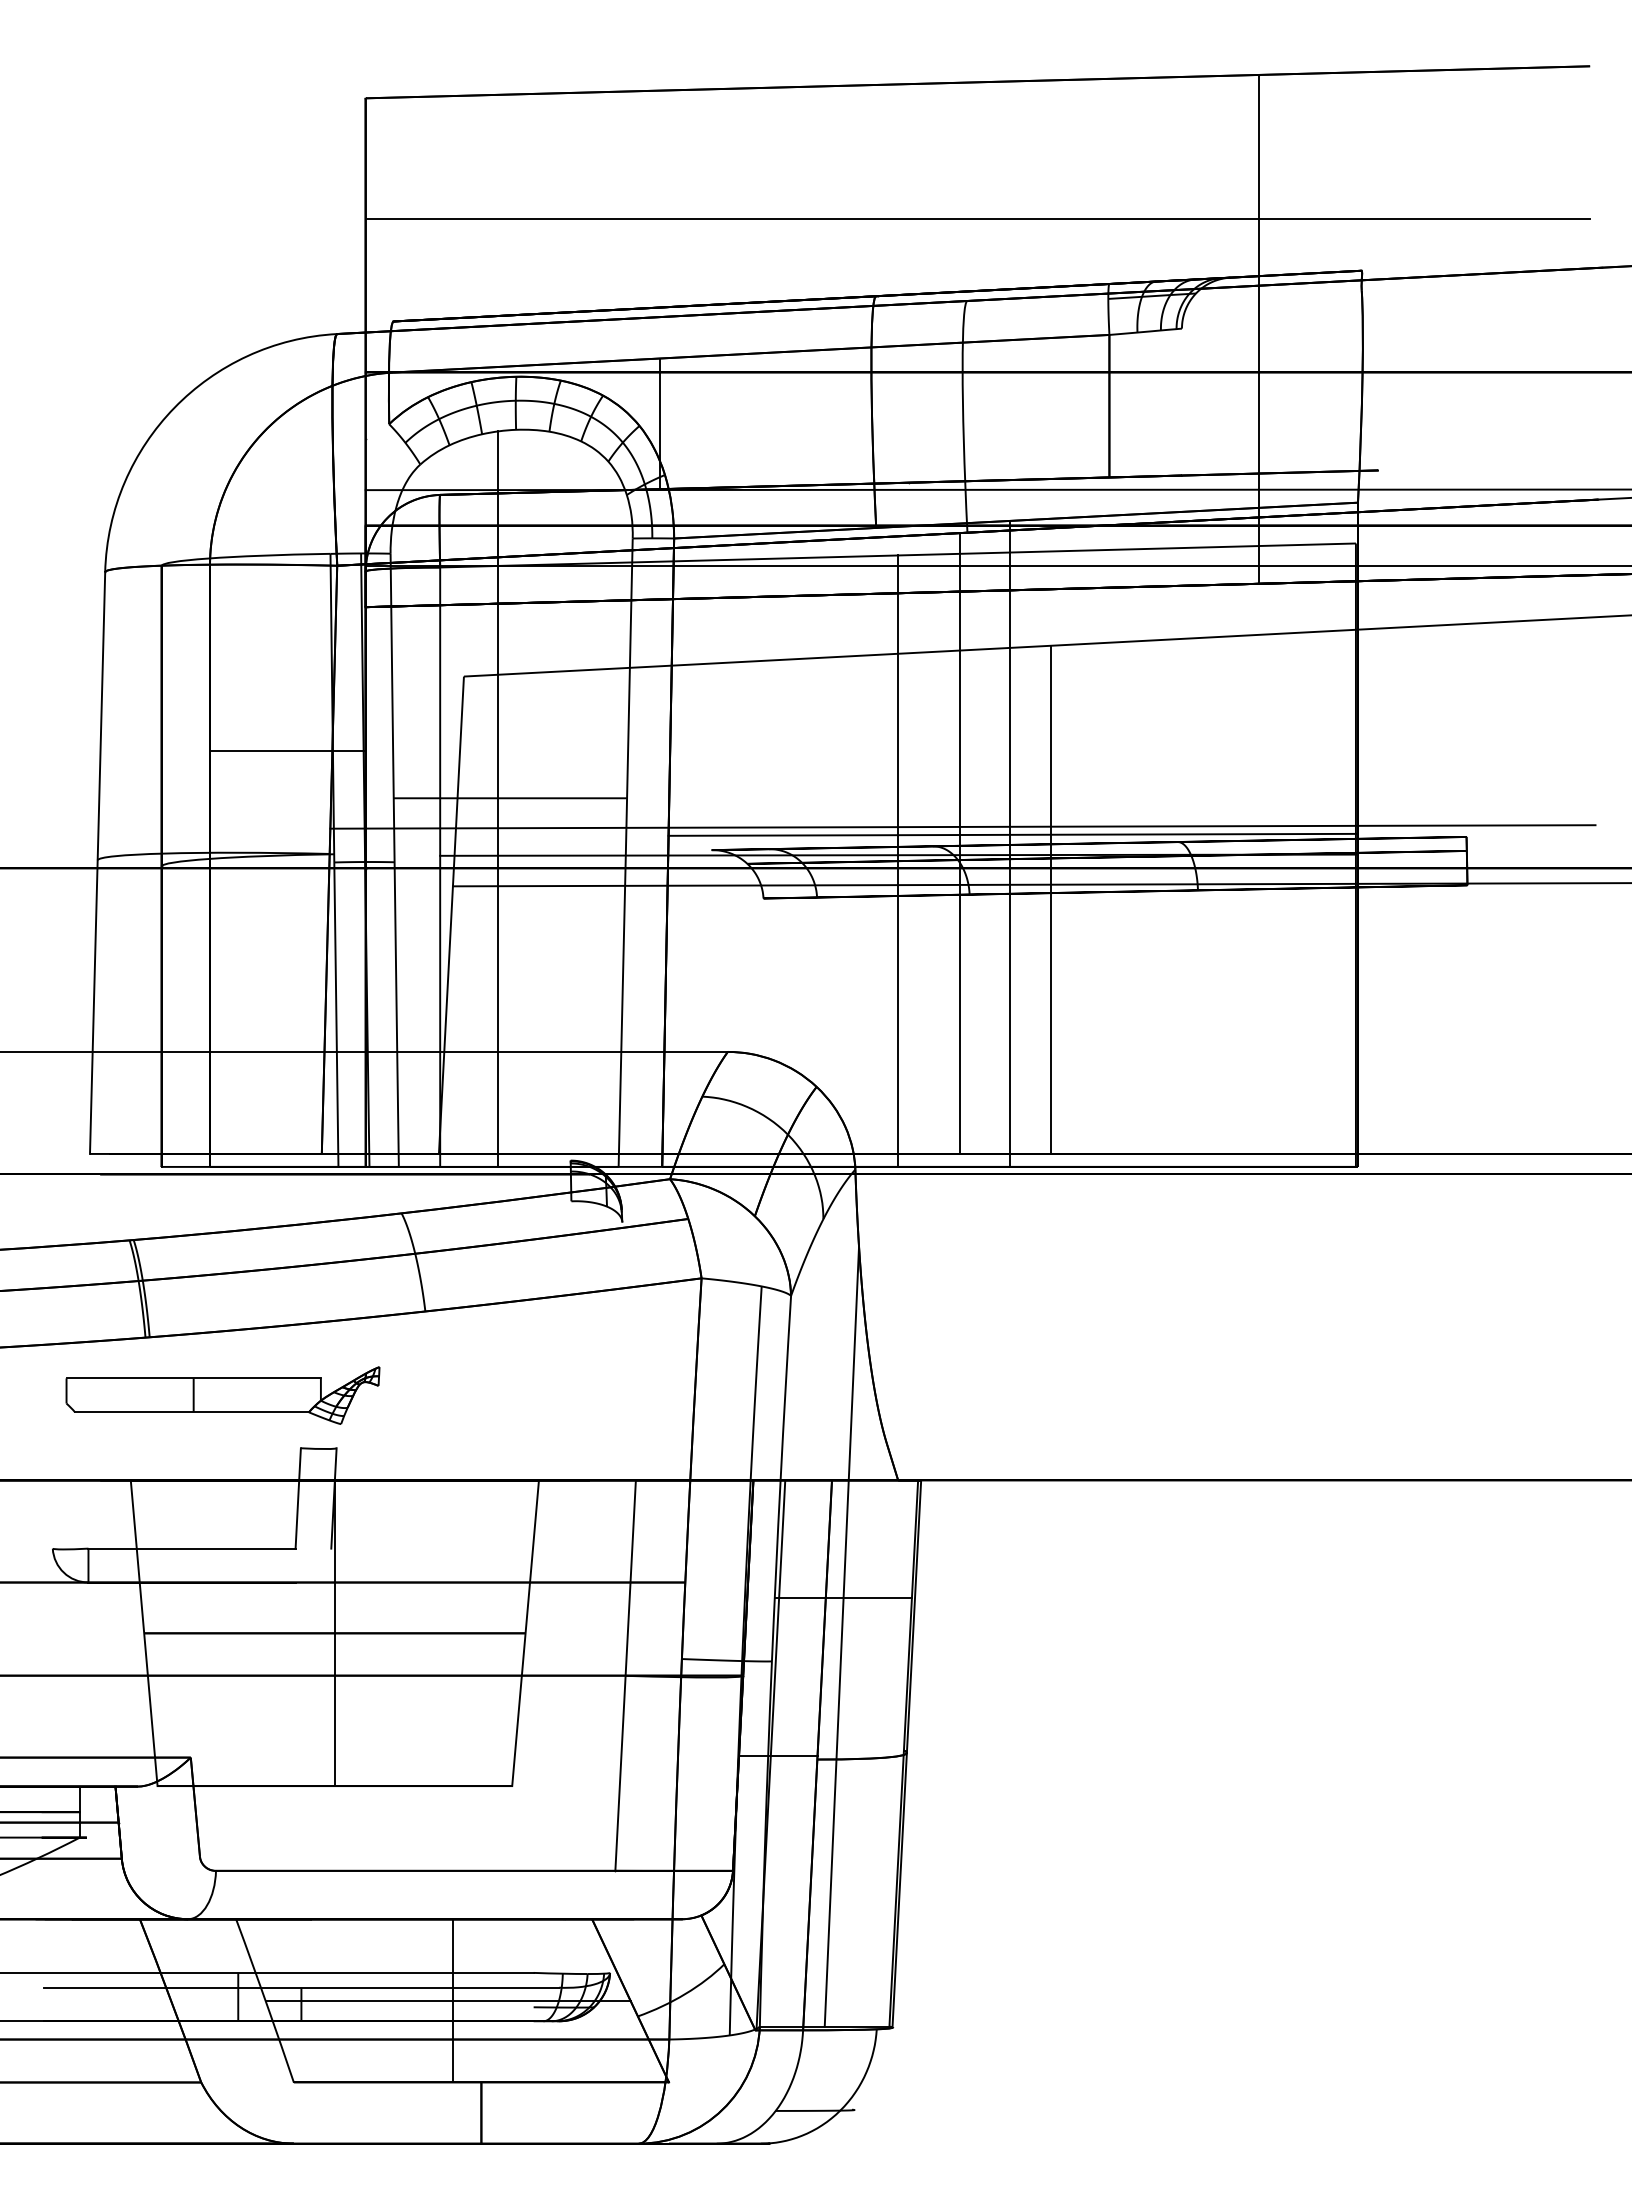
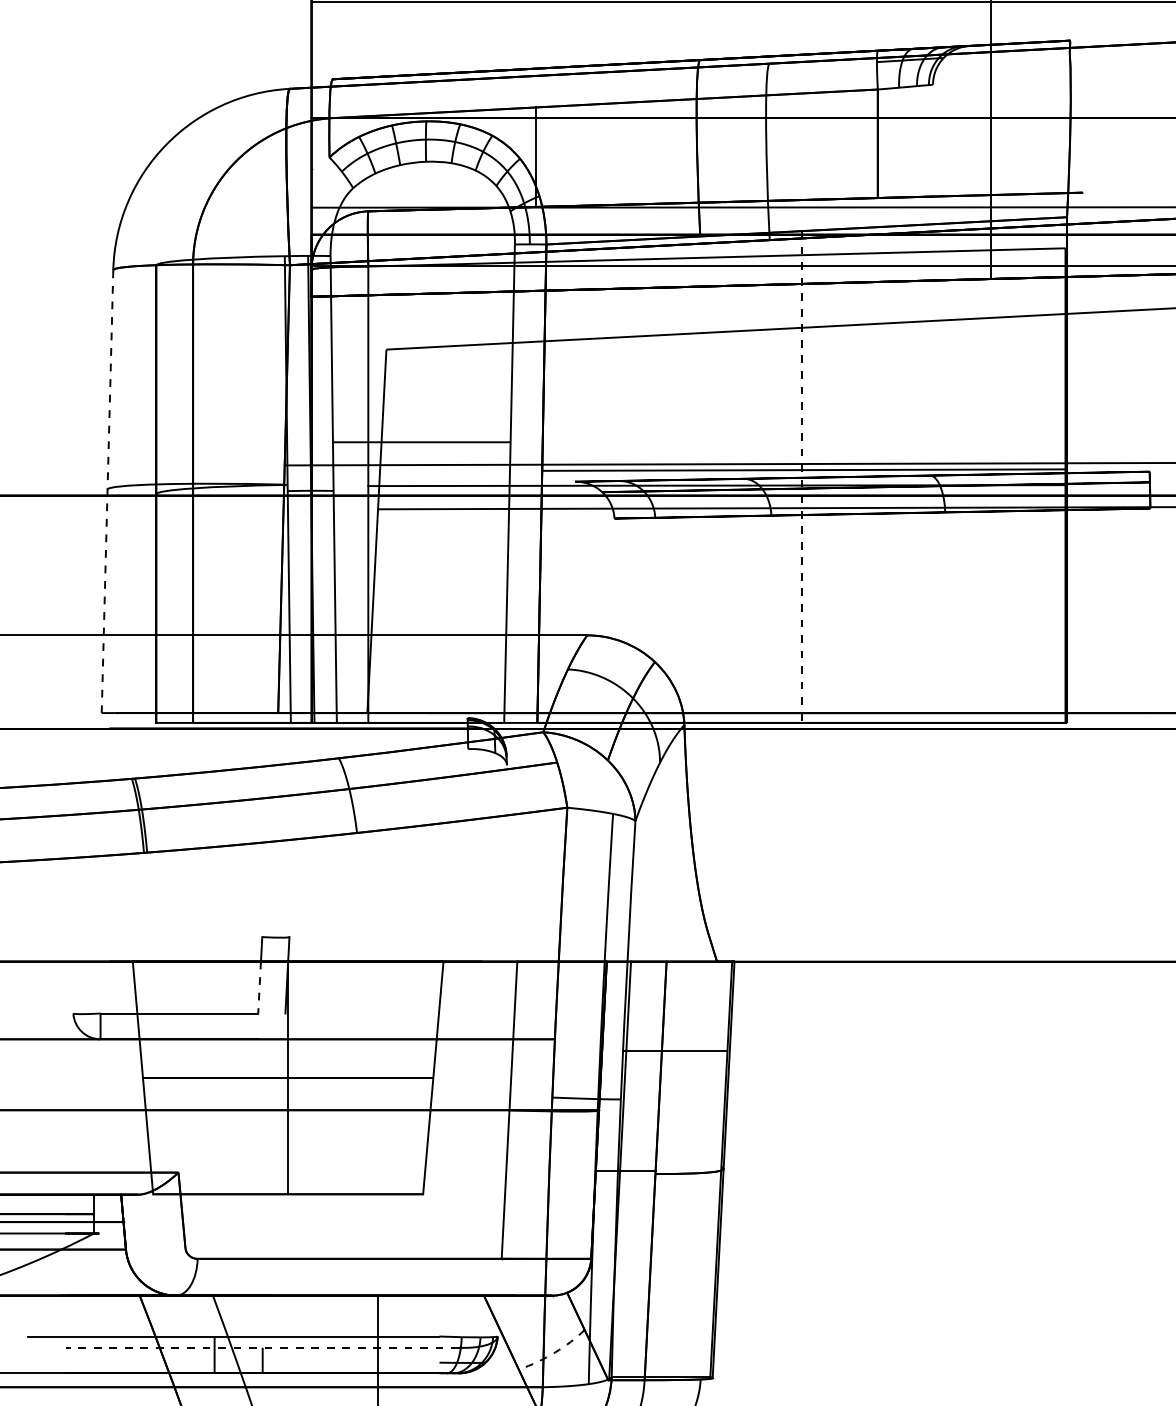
line: (287, 750) -> (252, 405), removed
line: (498, 798) -> (412, 442), removed
line: (960, 843) -> (764, 476), removed
line: (1010, 843) -> (802, 476), solid -> dashed
line: (898, 860) -> (717, 489), removed
line: (97, 863) -> (107, 491), solid -> dashed
line: (1051, 899) -> (833, 519), removed
part: (222, 1395) -> (202, 896), removed
line: (297, 1515) -> (259, 988), solid -> dashed
line: (841, 1636) -> (673, 1080), removed
line: (301, 1987) -> (262, 1347), solid -> dashed
arc: (683, 1994) -> (553, 1352), solid -> dashed
line: (447, 2000) -> (373, 1357), removed

